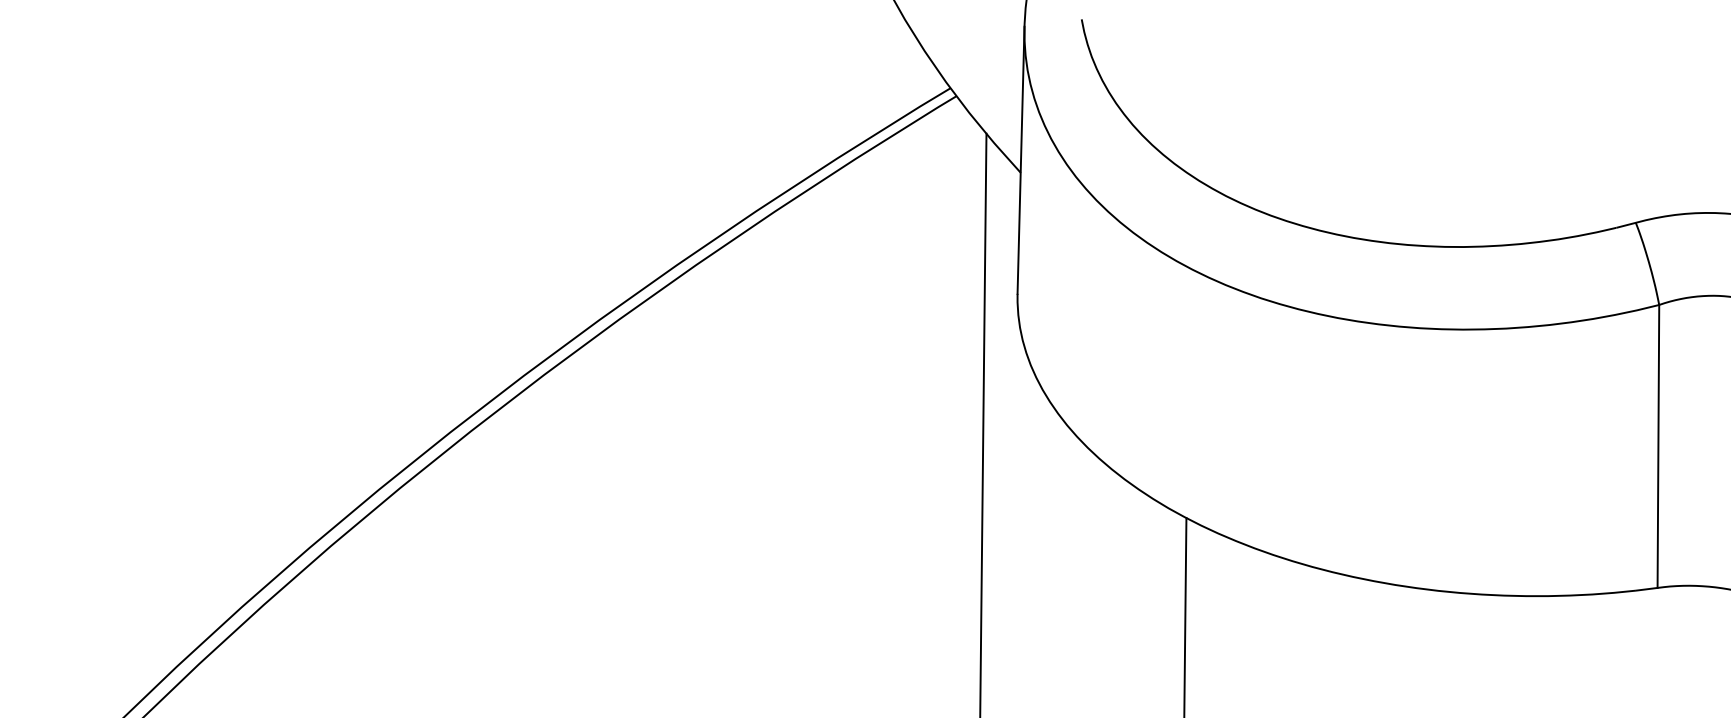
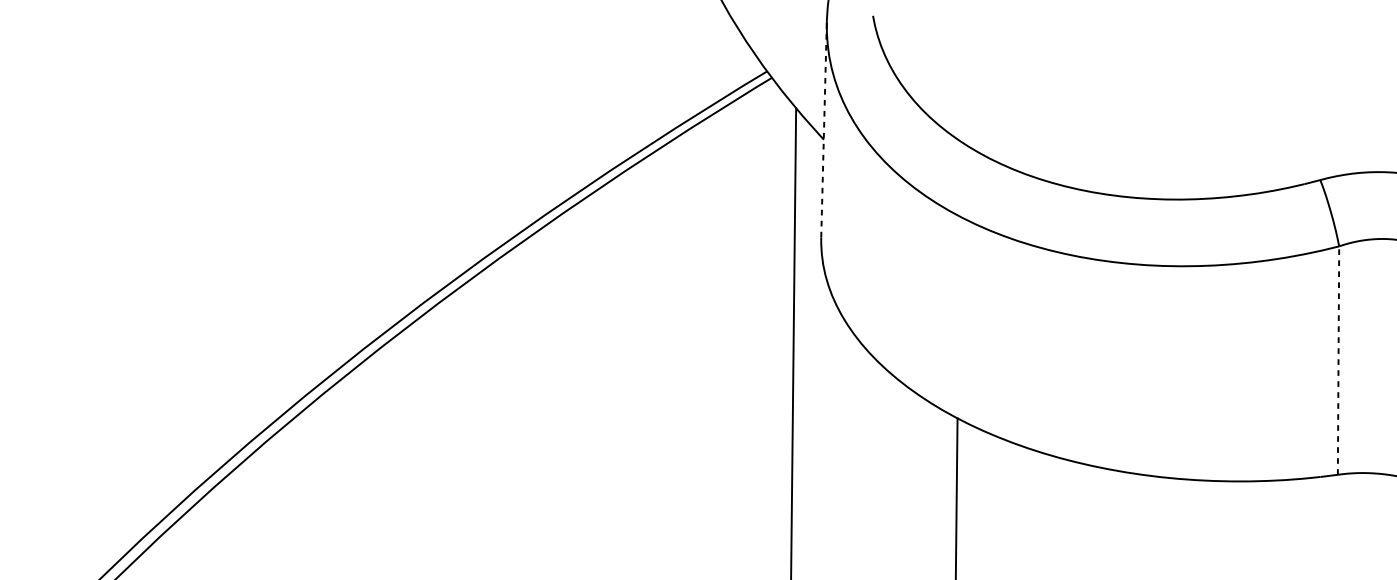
line: (1021, 160) -> (824, 129), solid -> dashed
line: (1658, 445) -> (1338, 359), solid -> dashed

